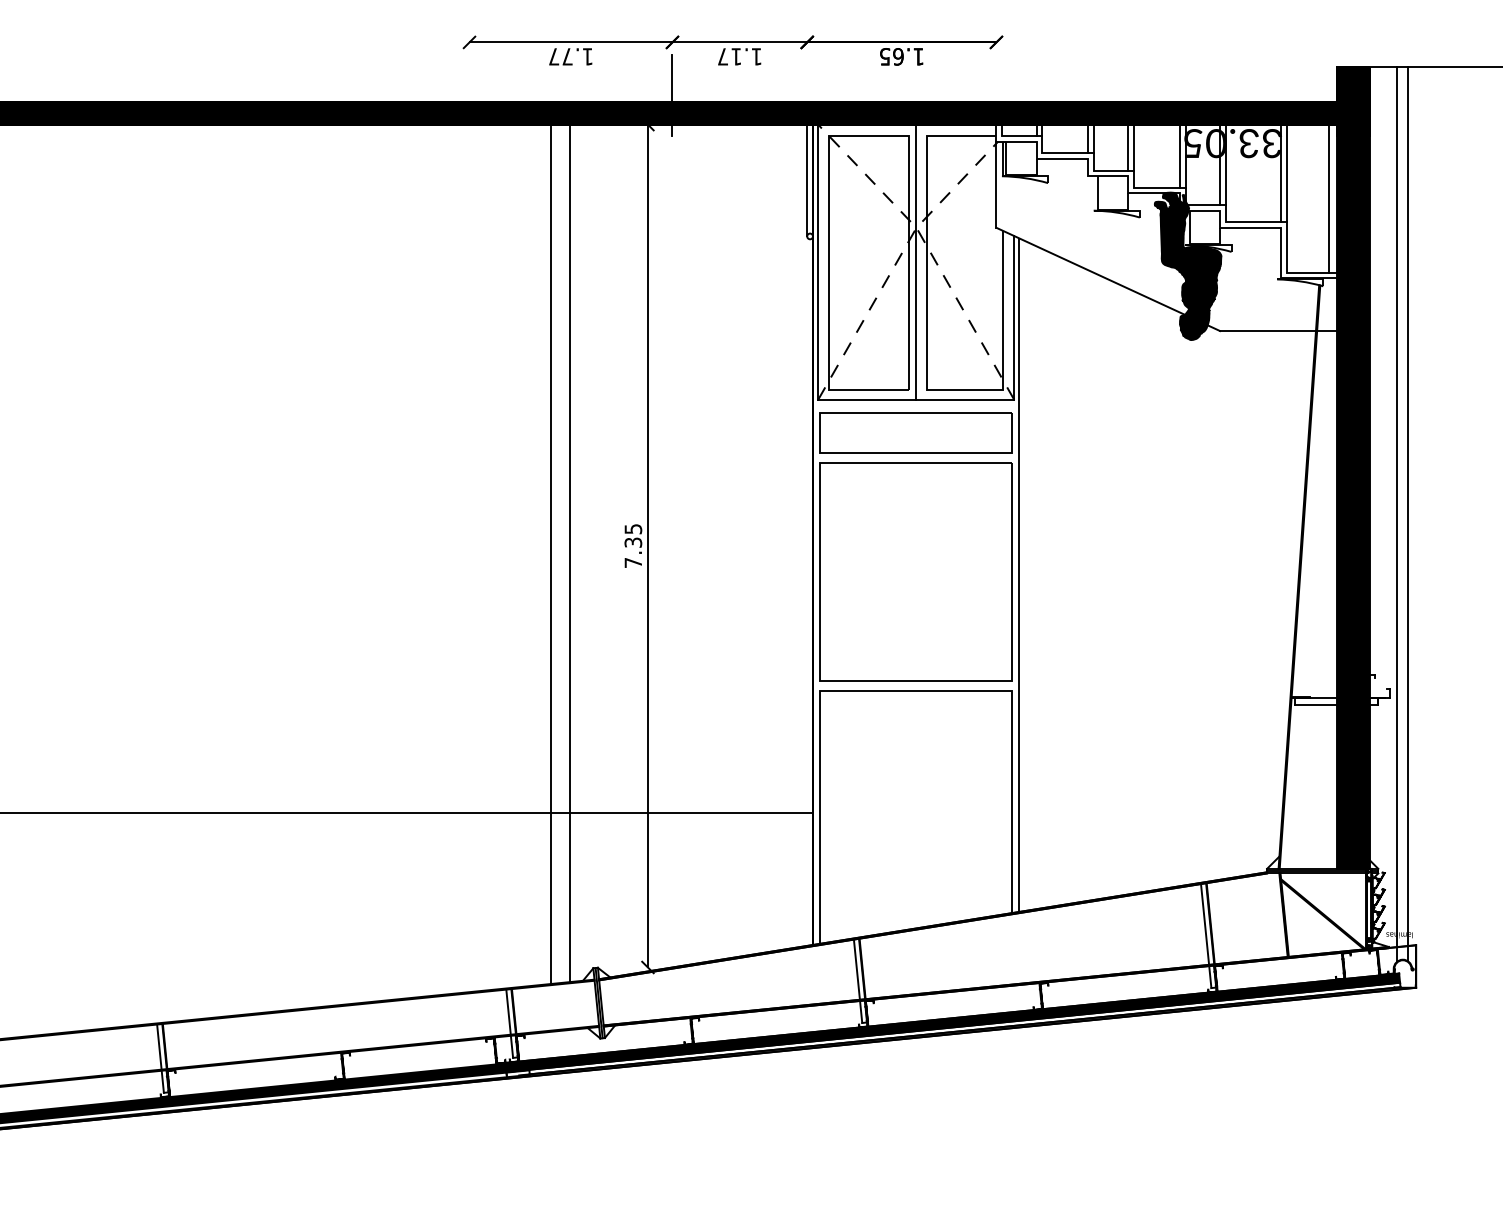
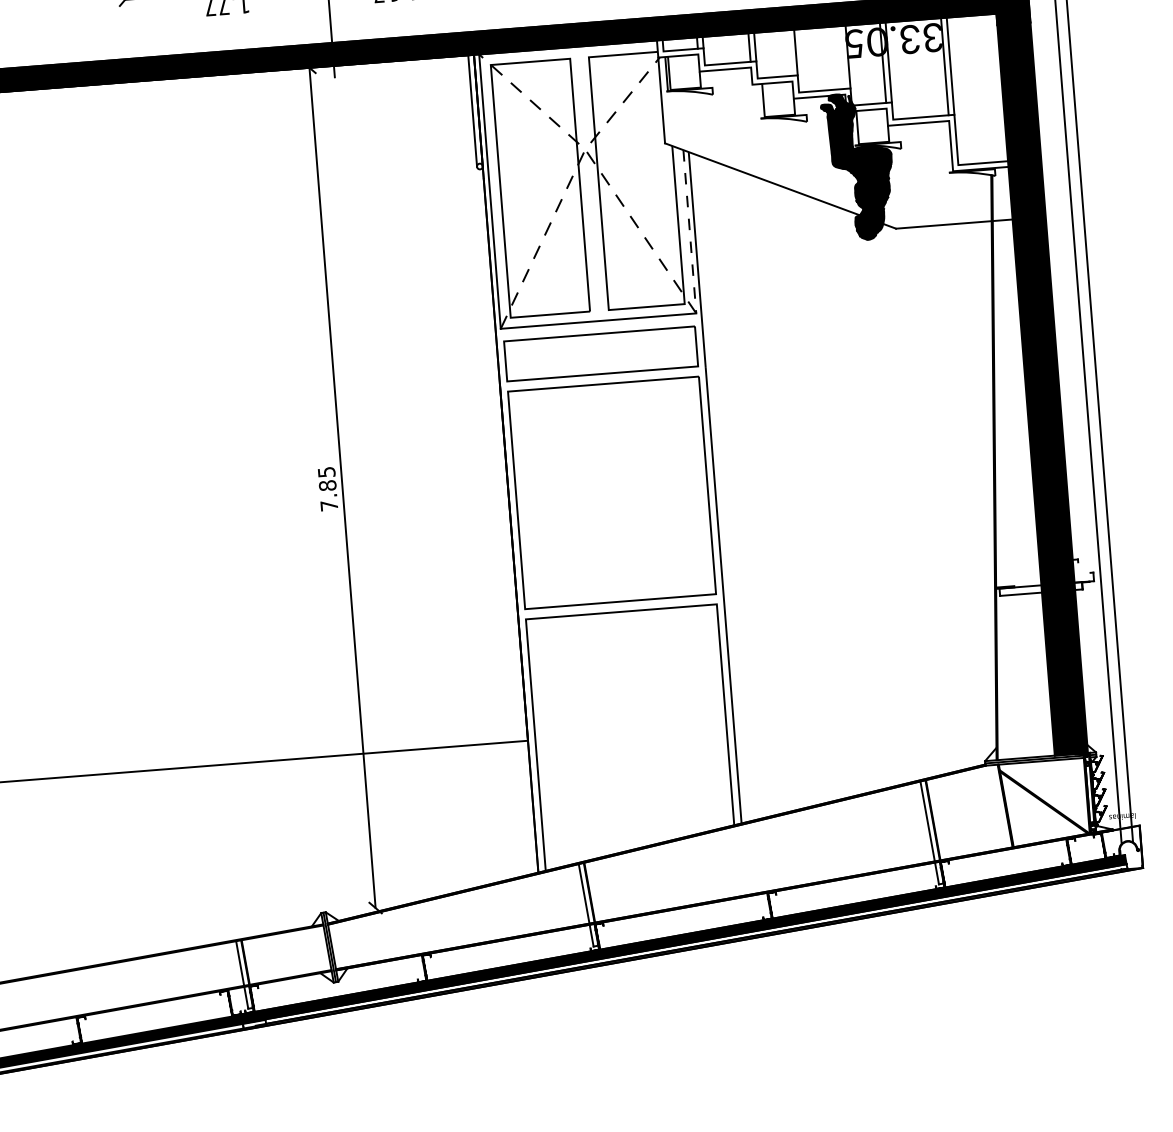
line: (1128, 147) -> (790, 52), removed
line: (1179, 155) -> (841, 56), removed
line: (1328, 198) -> (993, 88), removed
line: (916, 261) -> (587, 183), removed
line: (1014, 317) -> (690, 231), solid -> dashed
text: (633, 542) -> (327, 485), 7.35 -> 7.85
line: (570, 553) -> (265, 501), removed
line: (551, 554) -> (247, 503), removed

